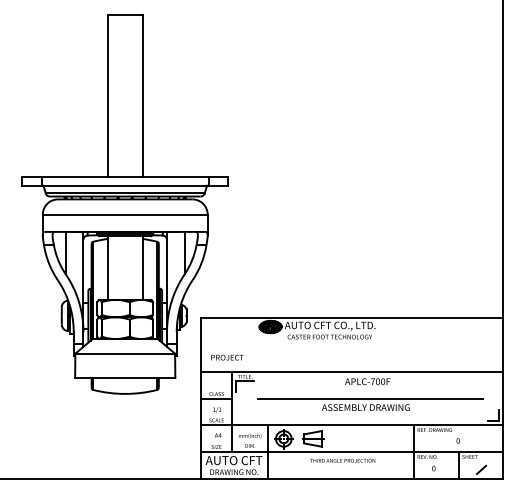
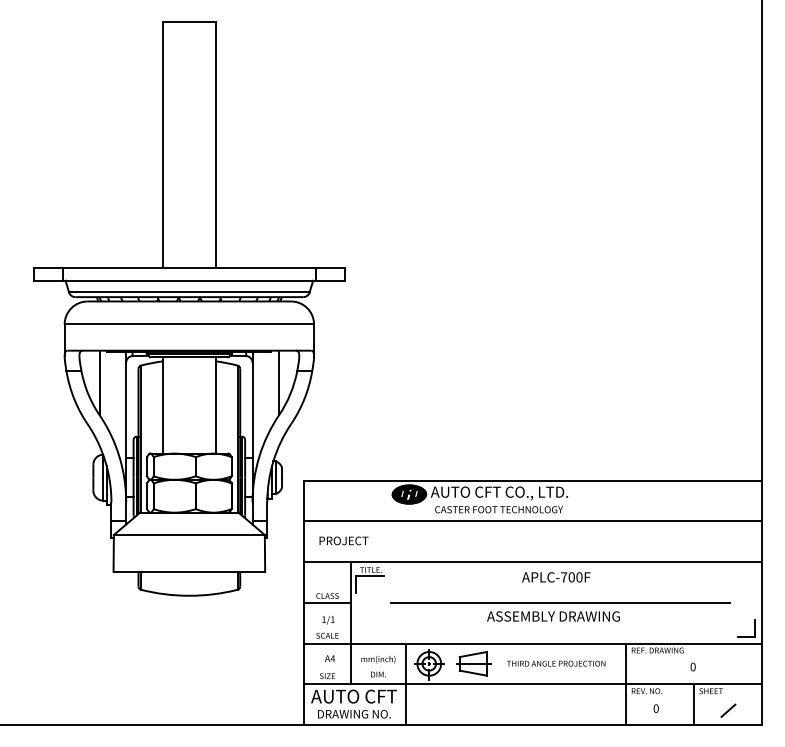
line: (351, 344) -> (531, 521), added
text: (342, 460) -> (555, 663), moved

